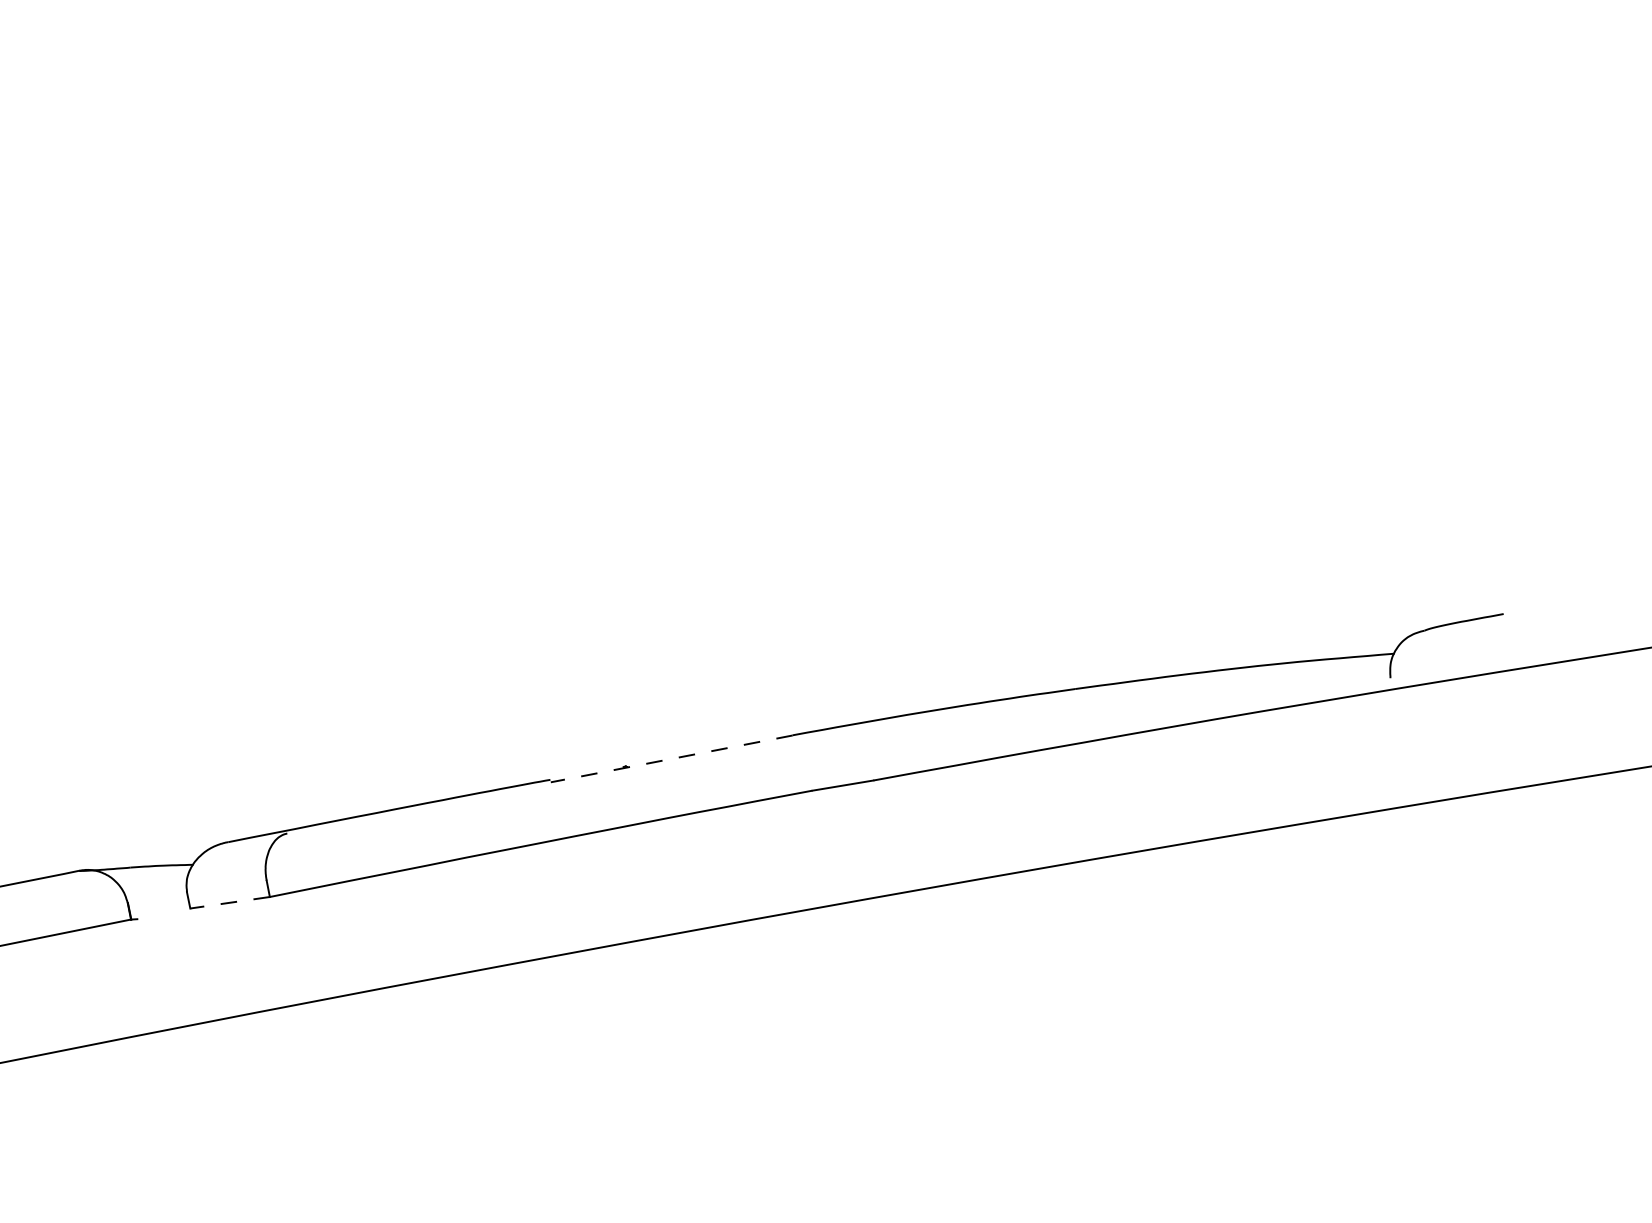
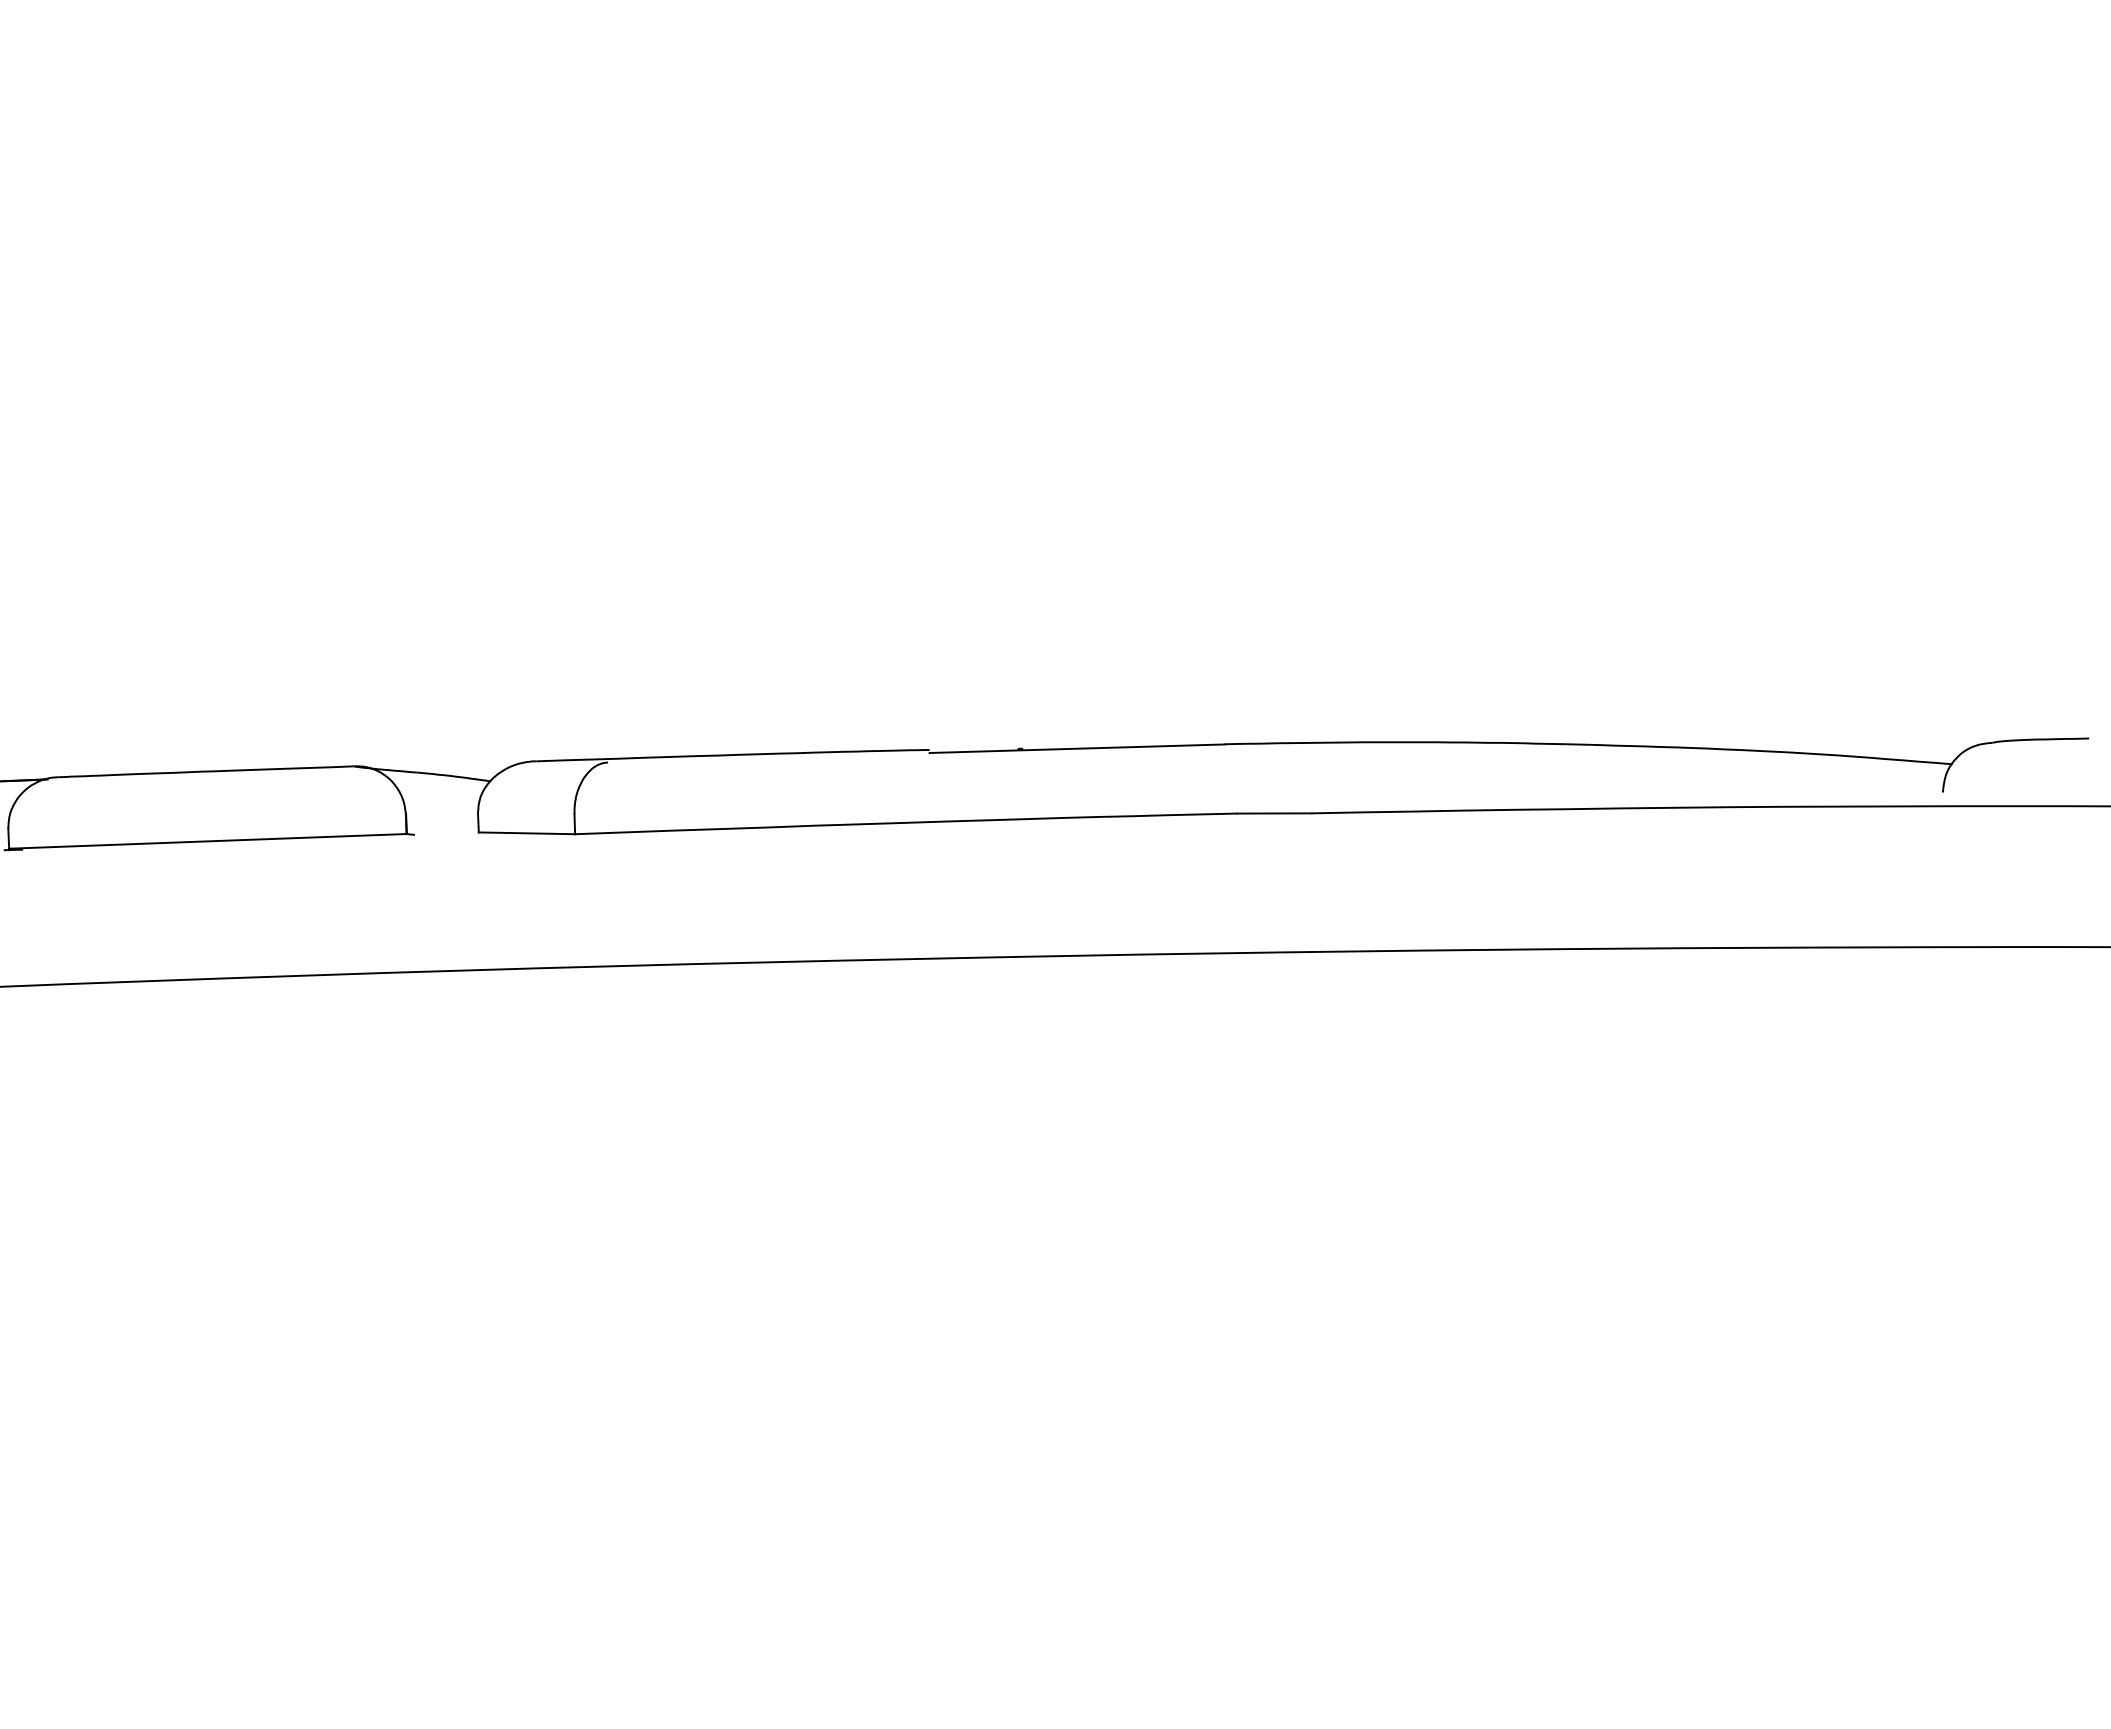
line: (672, 758) -> (1077, 748), dashed -> solid
line: (229, 902) -> (526, 833), dashed -> solid

